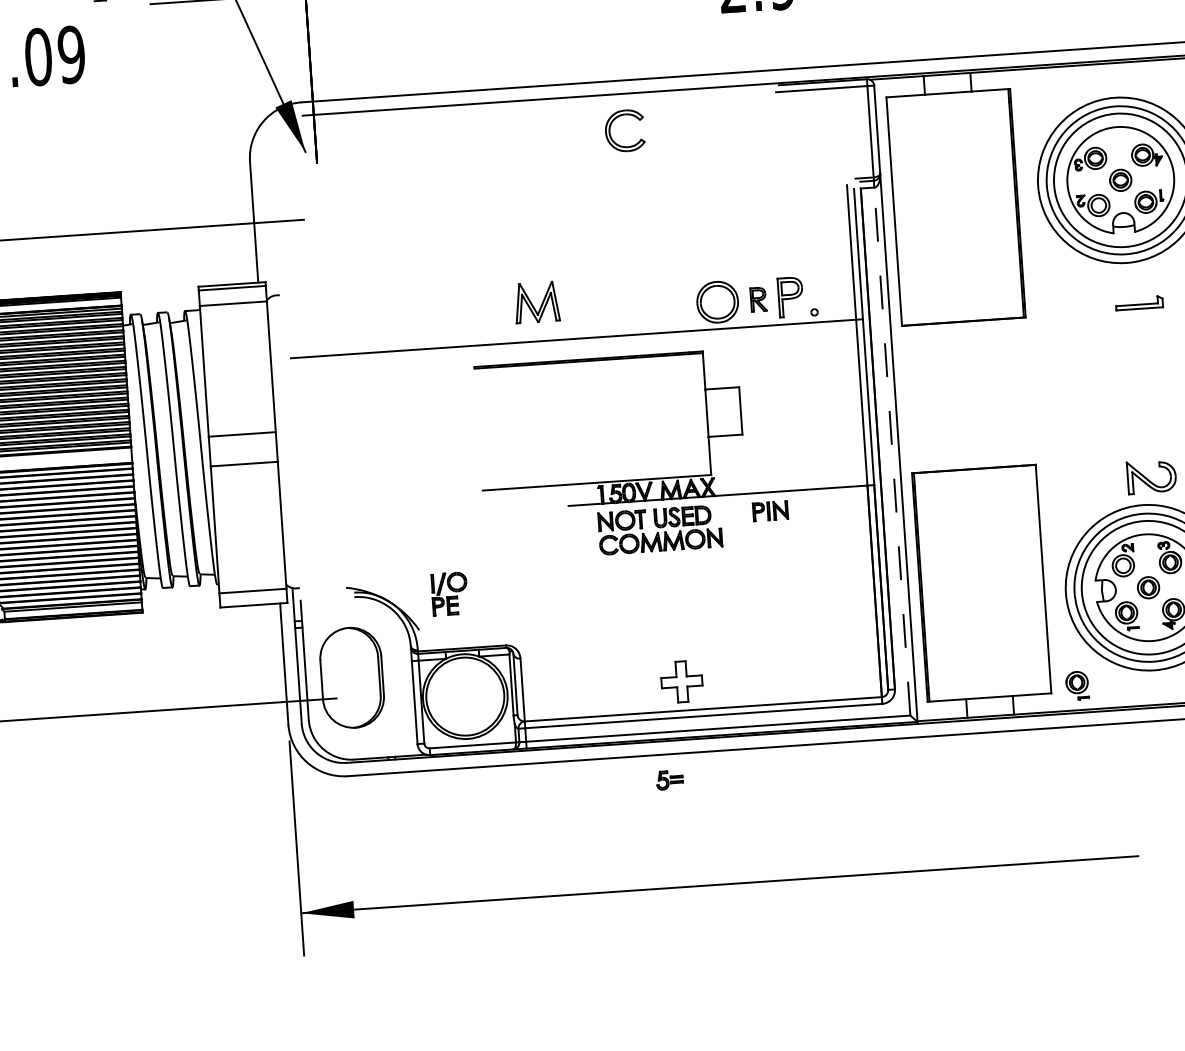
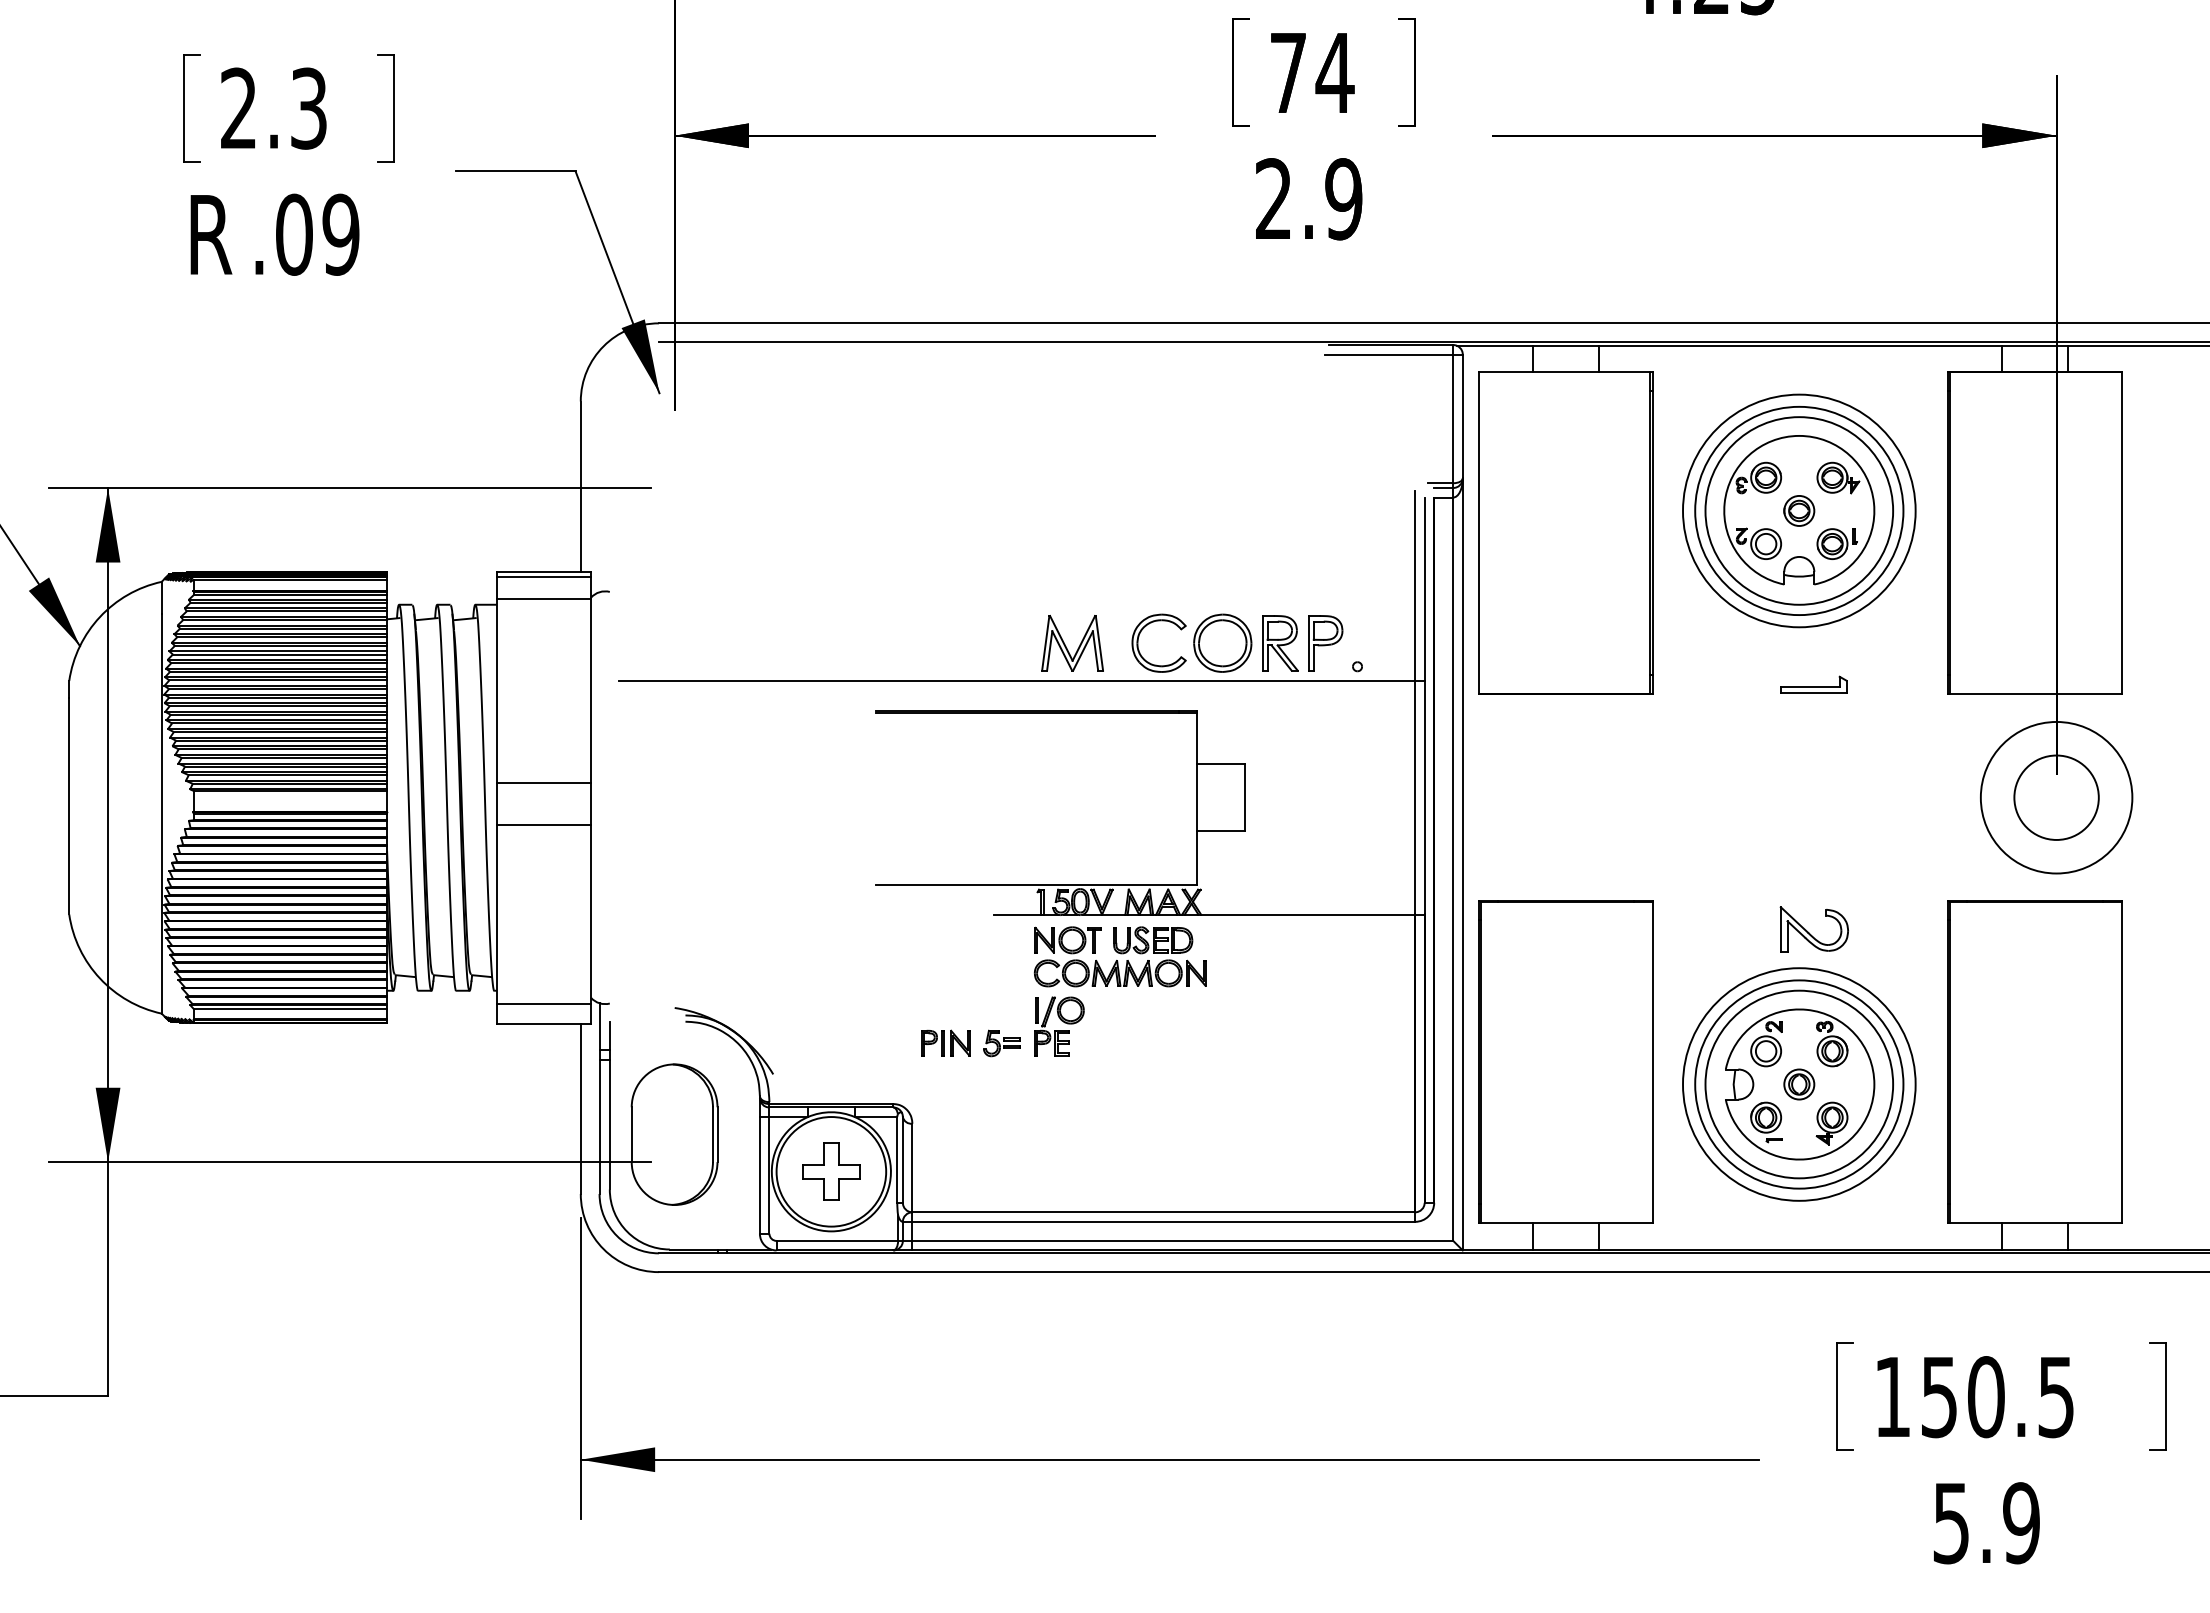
part: (611, 124) -> (1141, 632), moved
part: (758, 299) -> (1280, 643), size x1.67
part: (532, 305) -> (1066, 646), moved
line: (892, 451) -> (1453, 869), dashed -> solid
part: (770, 510) -> (945, 1042), moved
part: (449, 593) -> (1059, 1026), moved
part: (681, 681) -> (831, 1171), moved
part: (1077, 686) -> (1690, 1215), removed
part: (669, 780) -> (1001, 1043), moved

